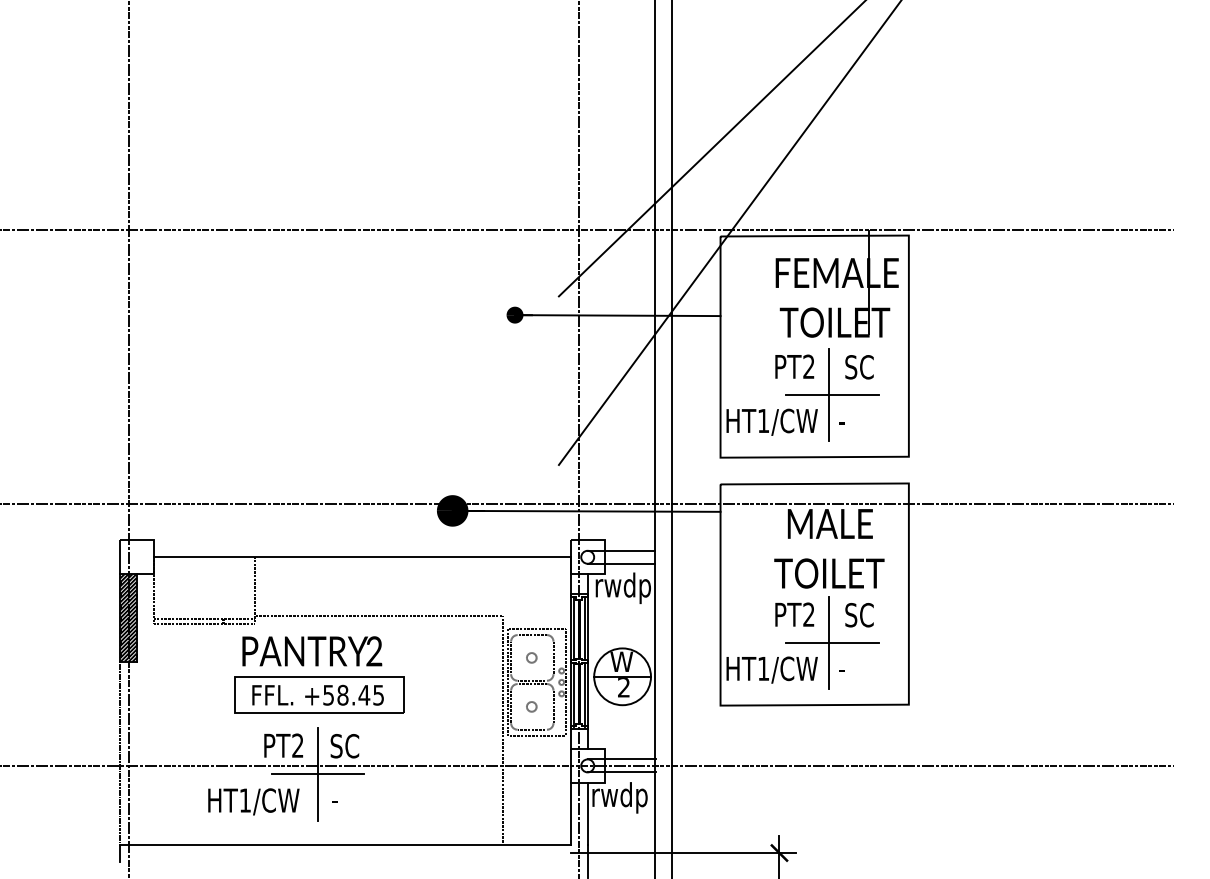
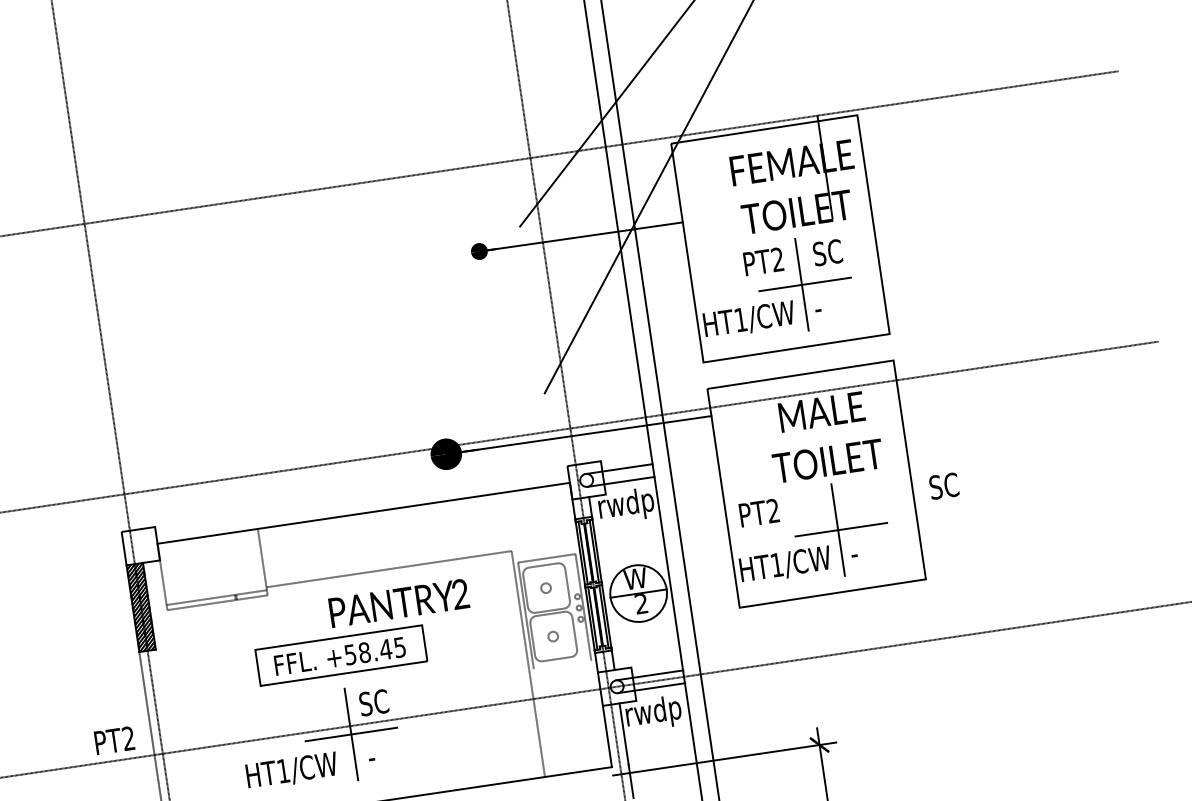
text: (794, 614) -> (759, 512), moved
text: (859, 615) -> (944, 486), moved
text: (312, 651) -> (399, 603), moved
line: (536, 736) -> (562, 665), removed
text: (283, 745) -> (114, 740), moved

